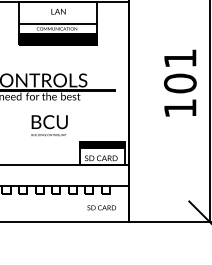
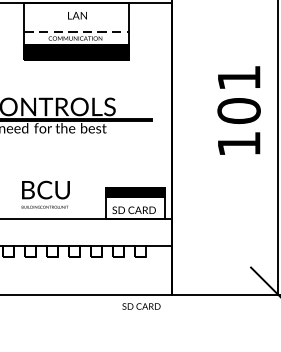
line: (58, 23) -> (77, 31), solid -> dashed
text: (49, 125) -> (45, 194), moved
text: (101, 207) -> (141, 306), moved

